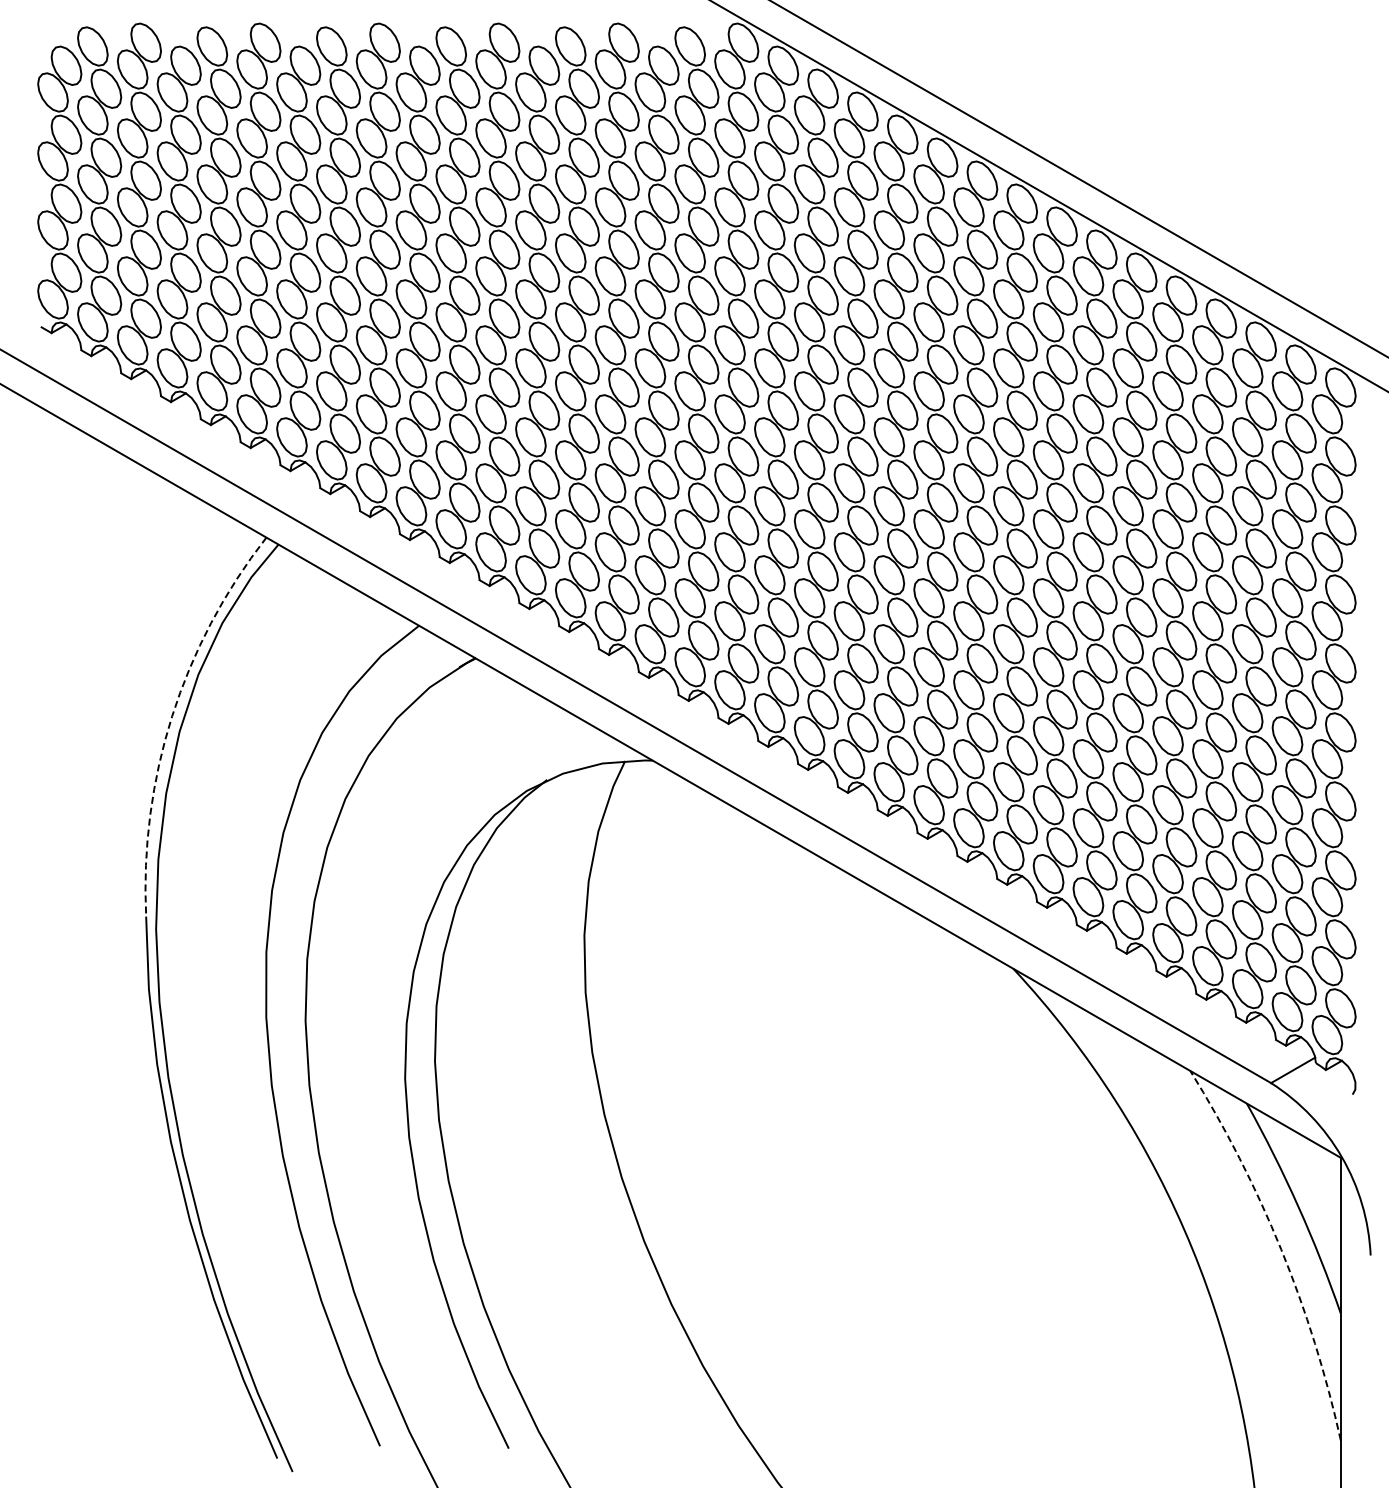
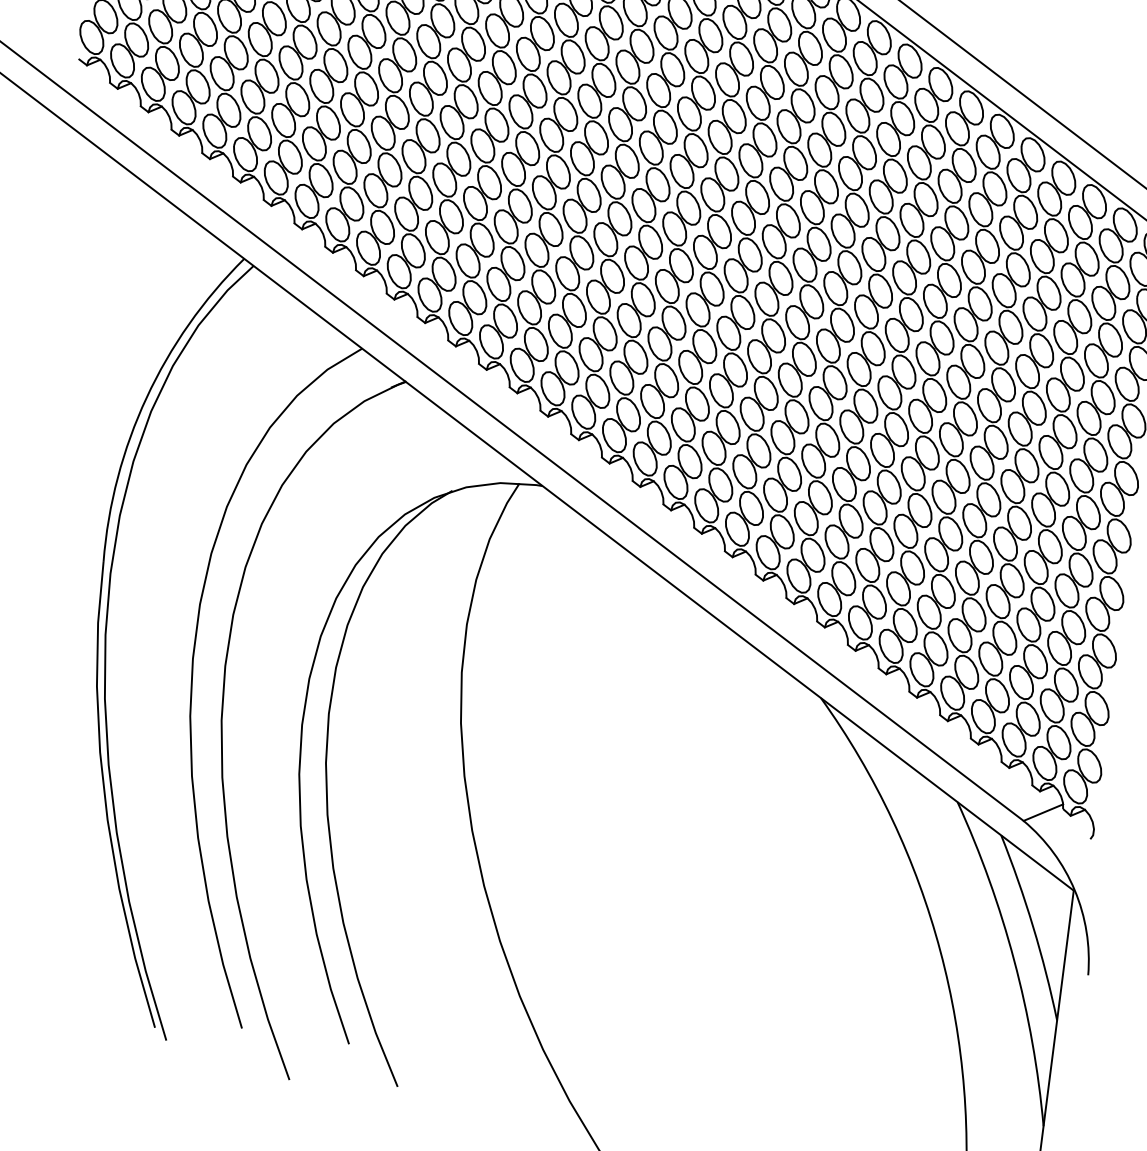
arc: (172, 716) -> (146, 397), dashed -> solid
arc: (1281, 1249) -> (1014, 960), dashed -> solid

